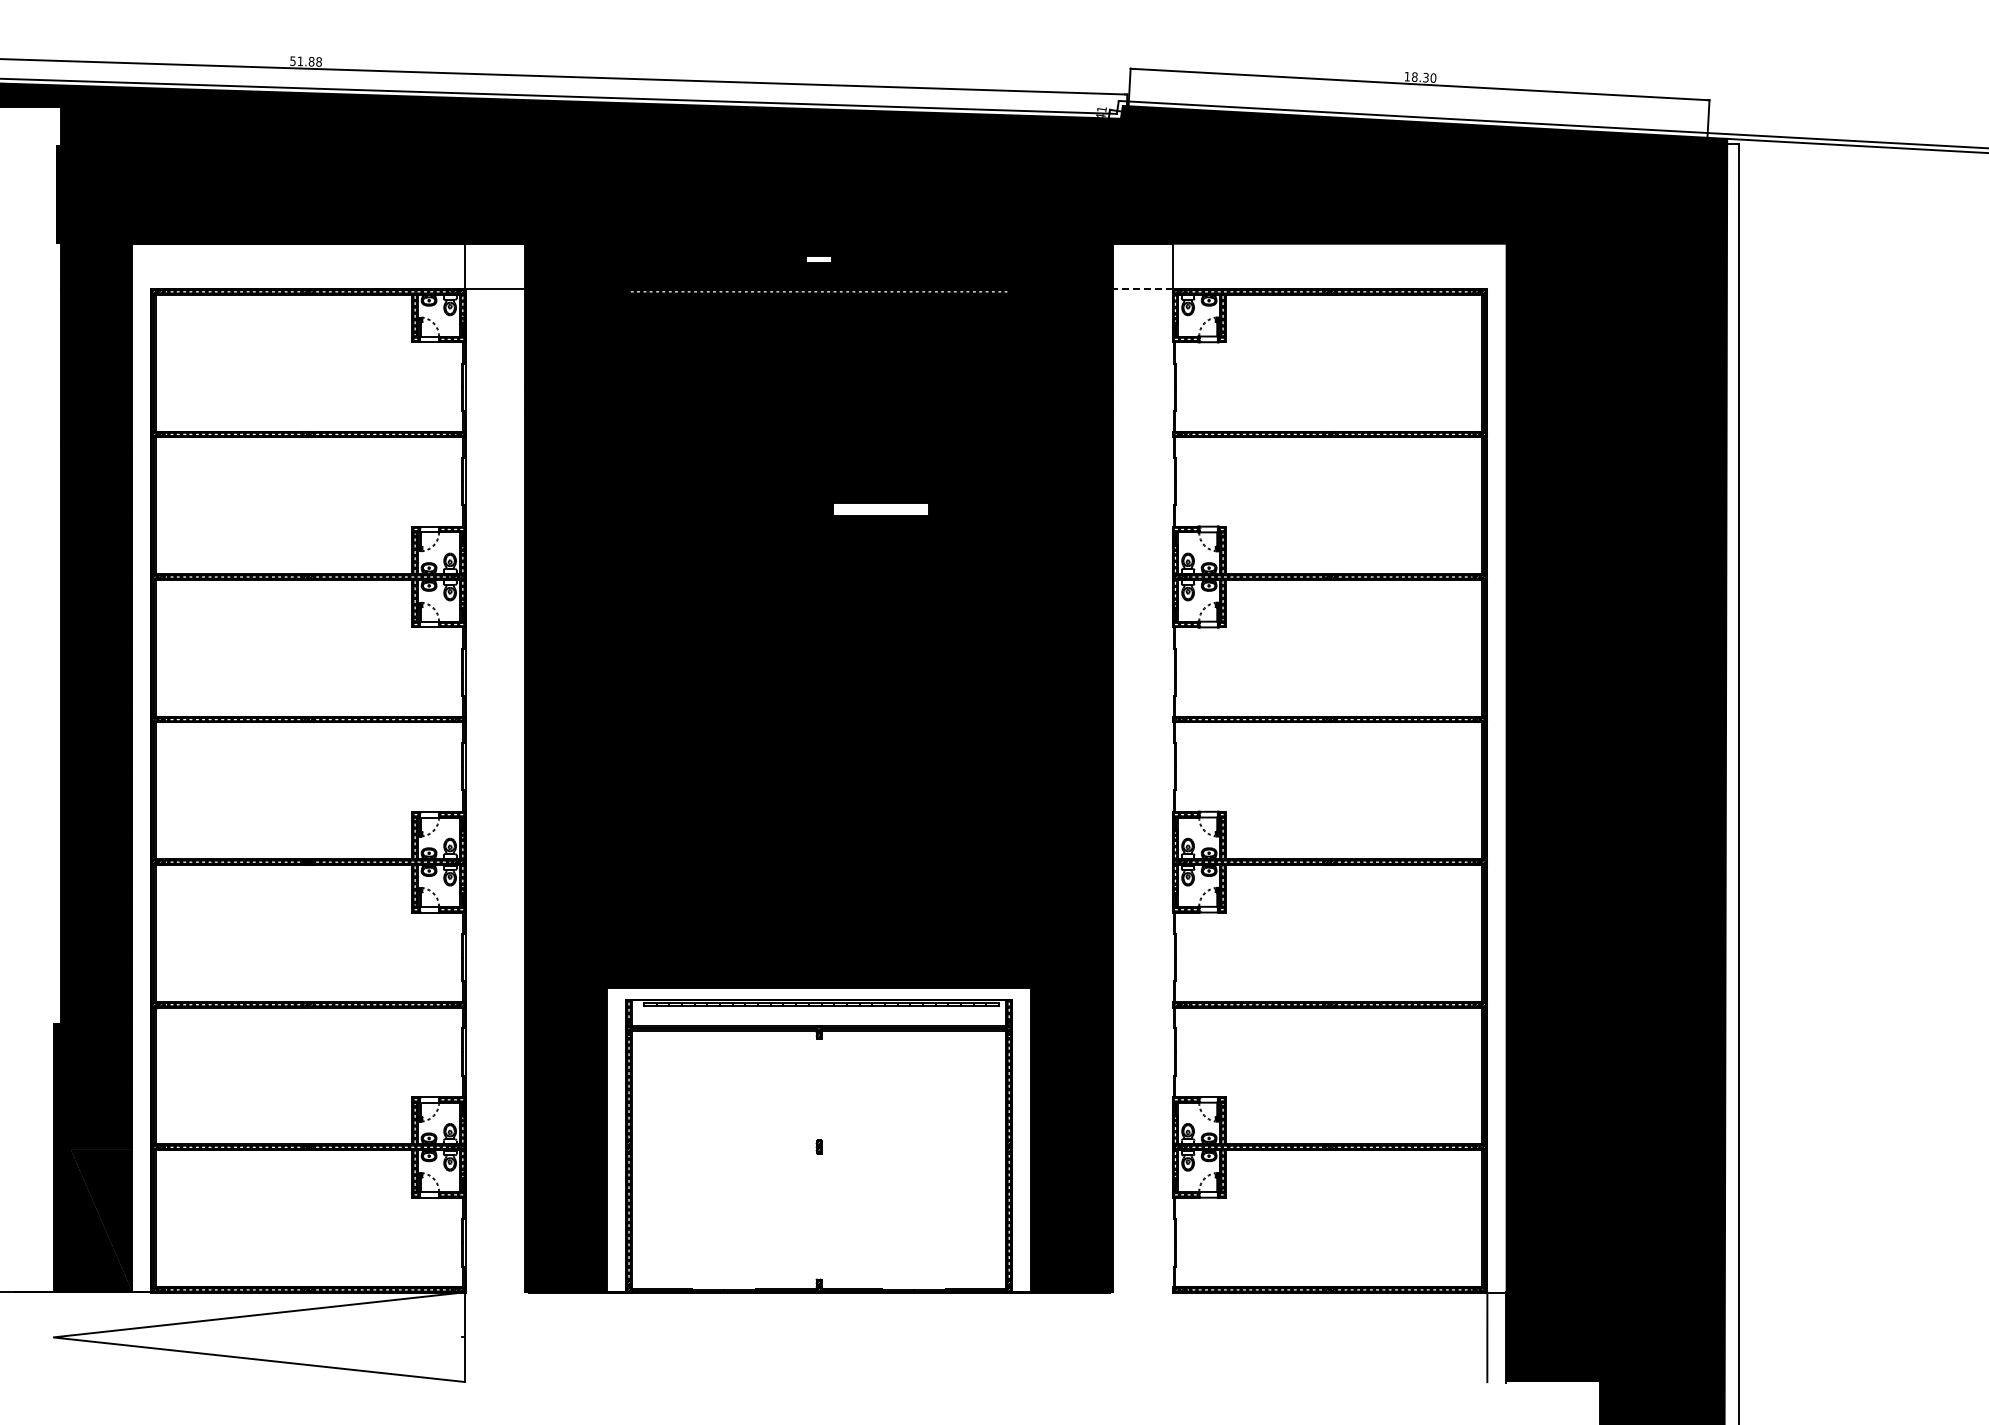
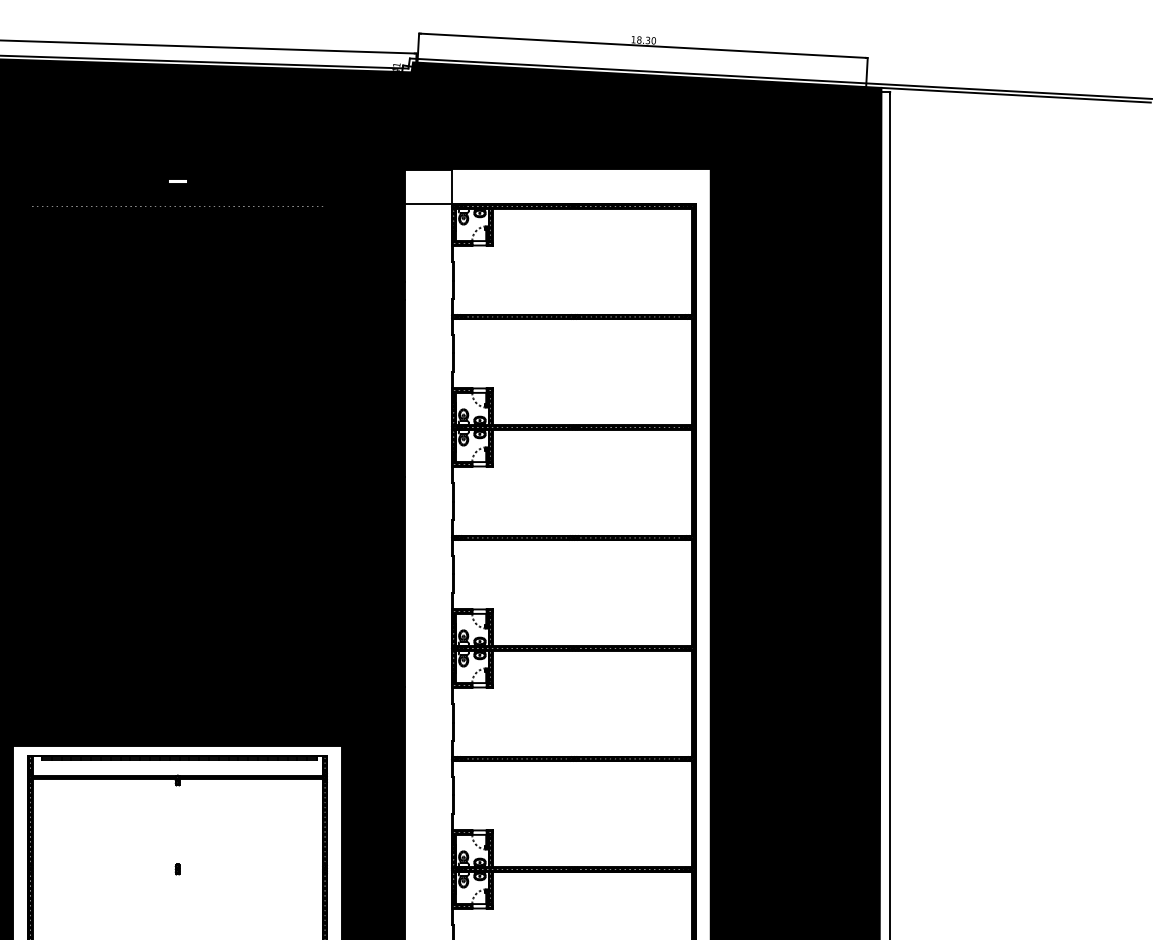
line: (1140, 289) -> (426, 204), dashed -> solid
fill: (881, 509) -> (226, 375), added

